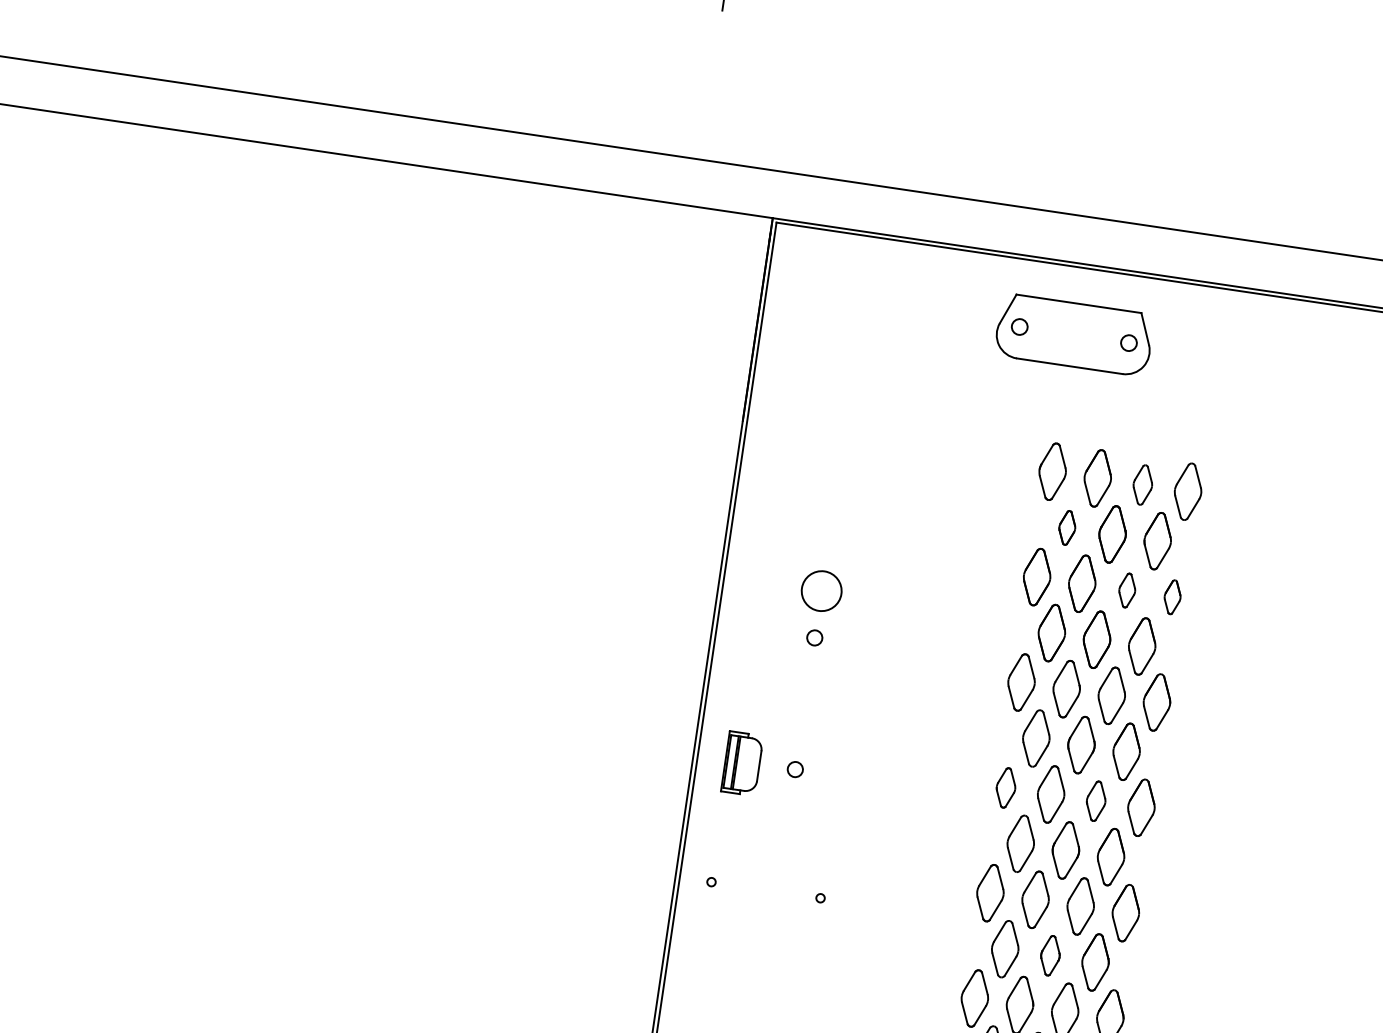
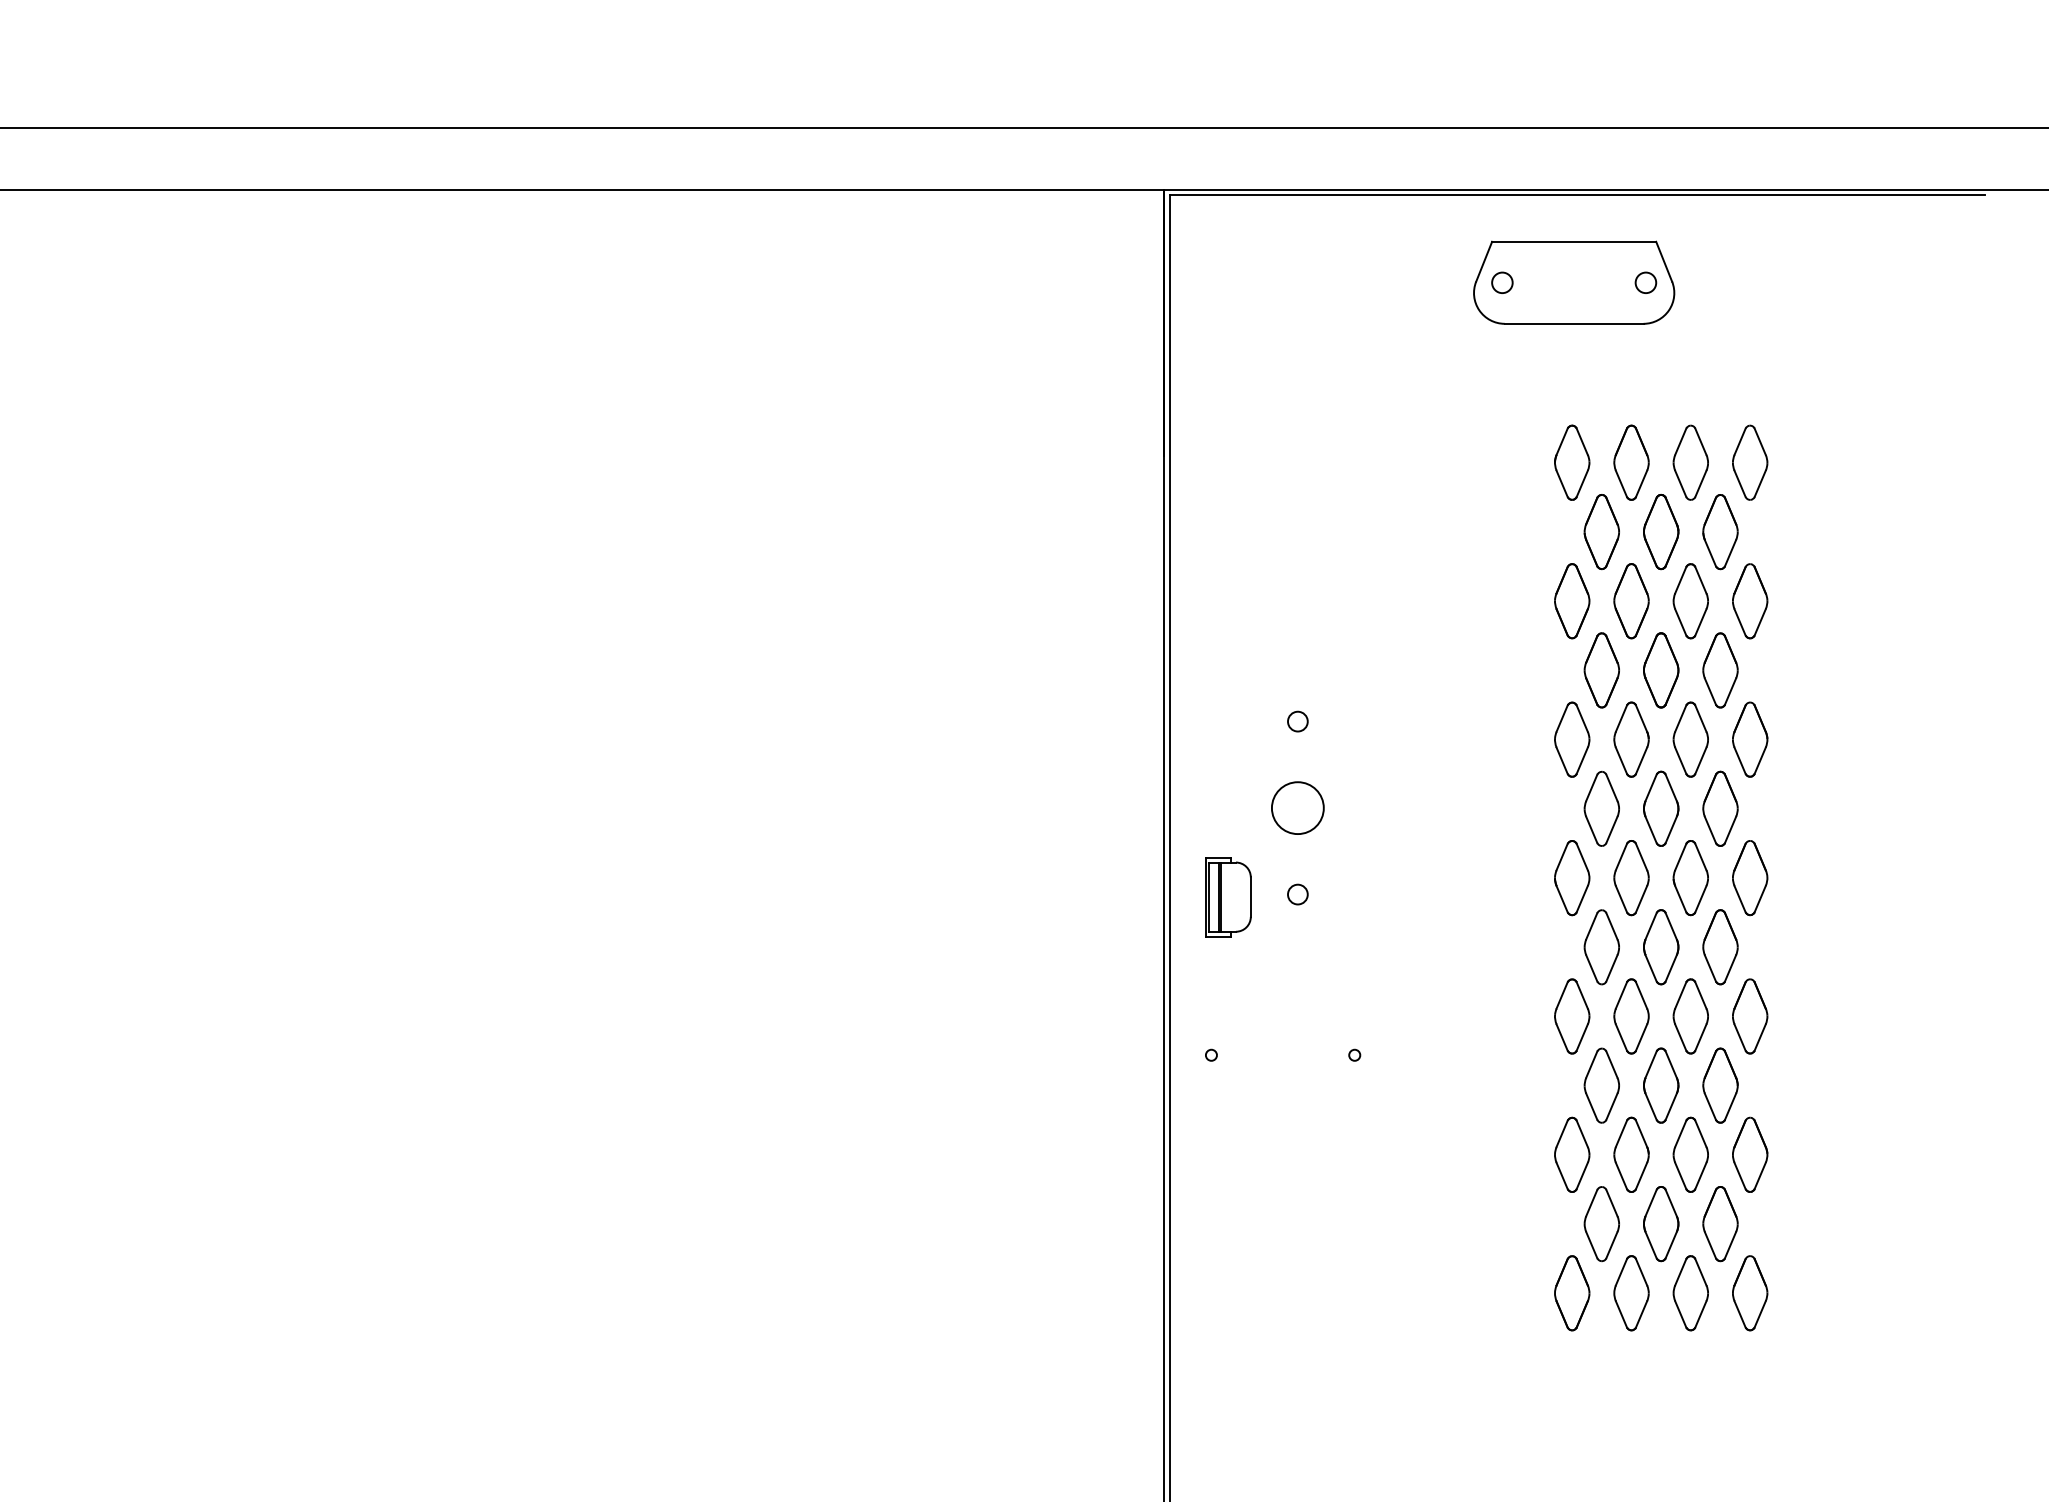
part: (1142, 484) -> (1690, 462), size x1.43
part: (1067, 528) -> (1601, 532), size x1.67
circle: (821, 590) -> (1297, 807), moved
part: (1127, 590) -> (1690, 601), size x1.67
part: (1172, 597) -> (1750, 601), size x1.67
part: (1006, 788) -> (1572, 878), size x1.43
part: (1095, 801) -> (1690, 878), size x1.43
part: (1050, 955) -> (1661, 1085), size x1.43

